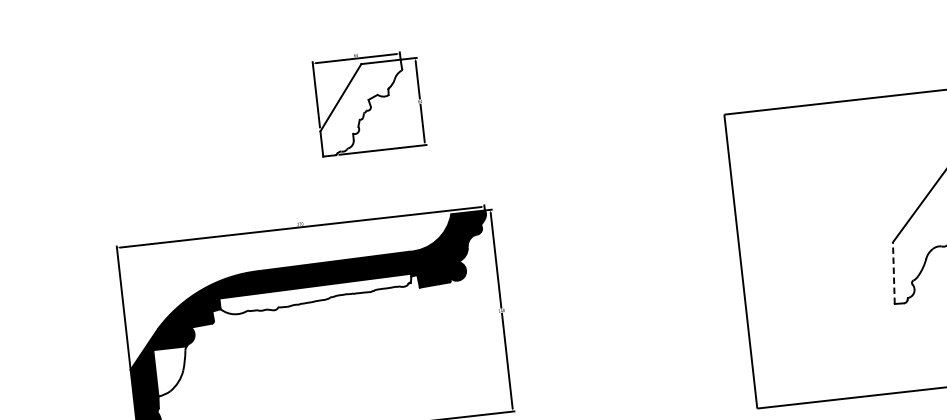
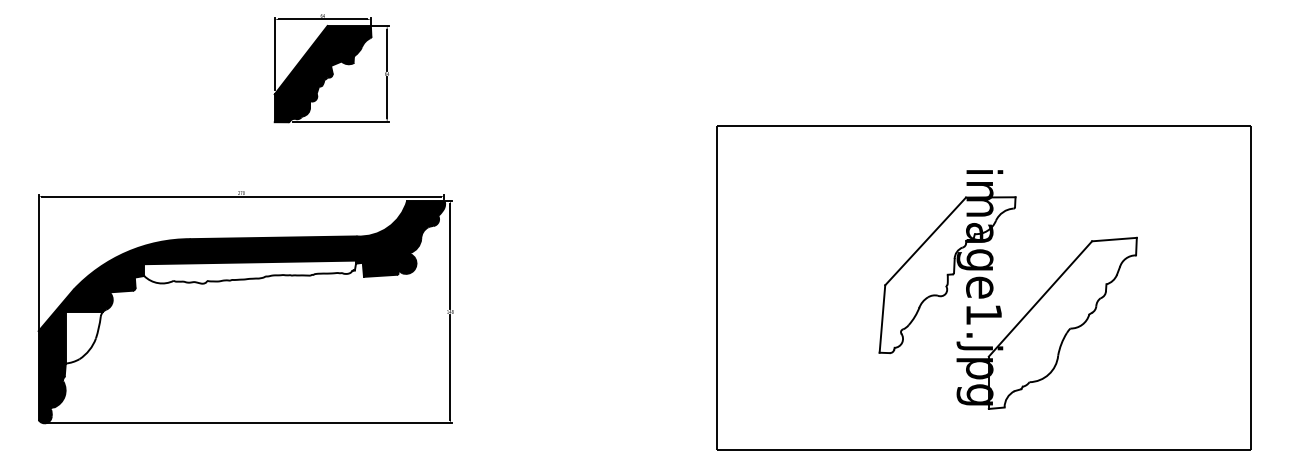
fill: (361, 108) -> (322, 74), added
line: (893, 273) -> (882, 319), dashed -> solid

